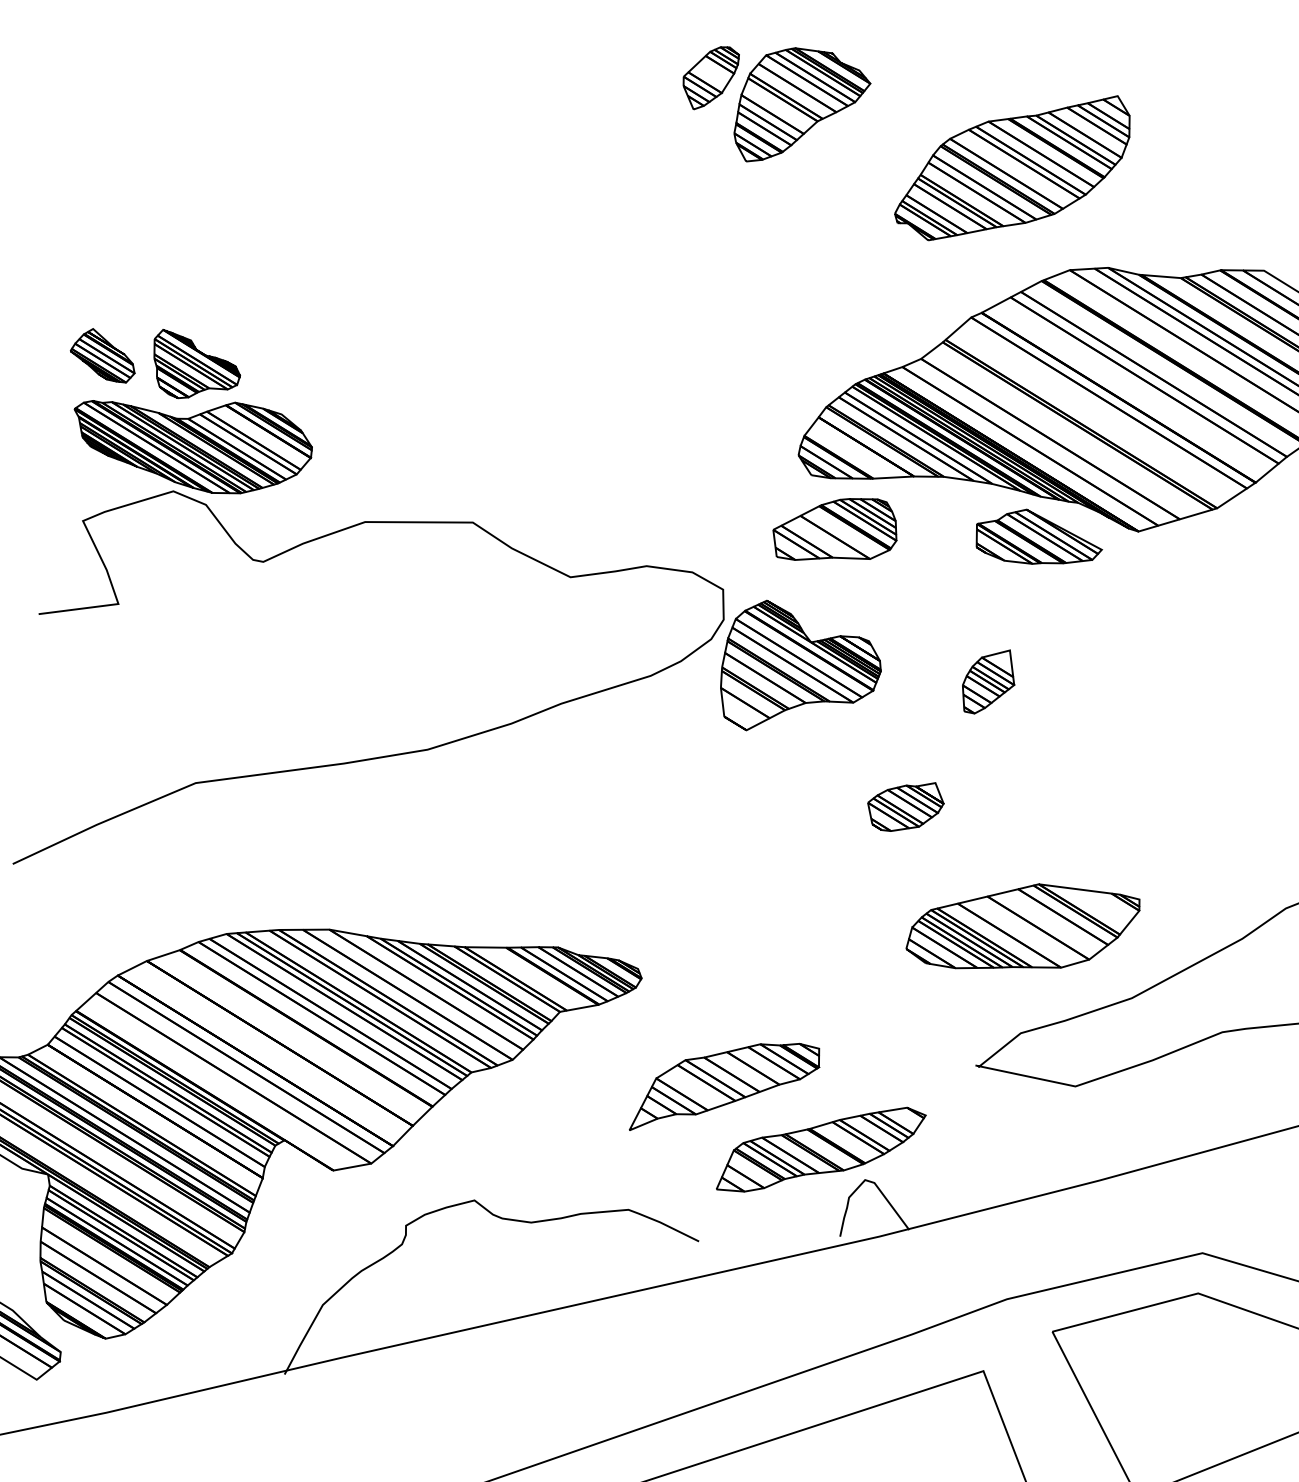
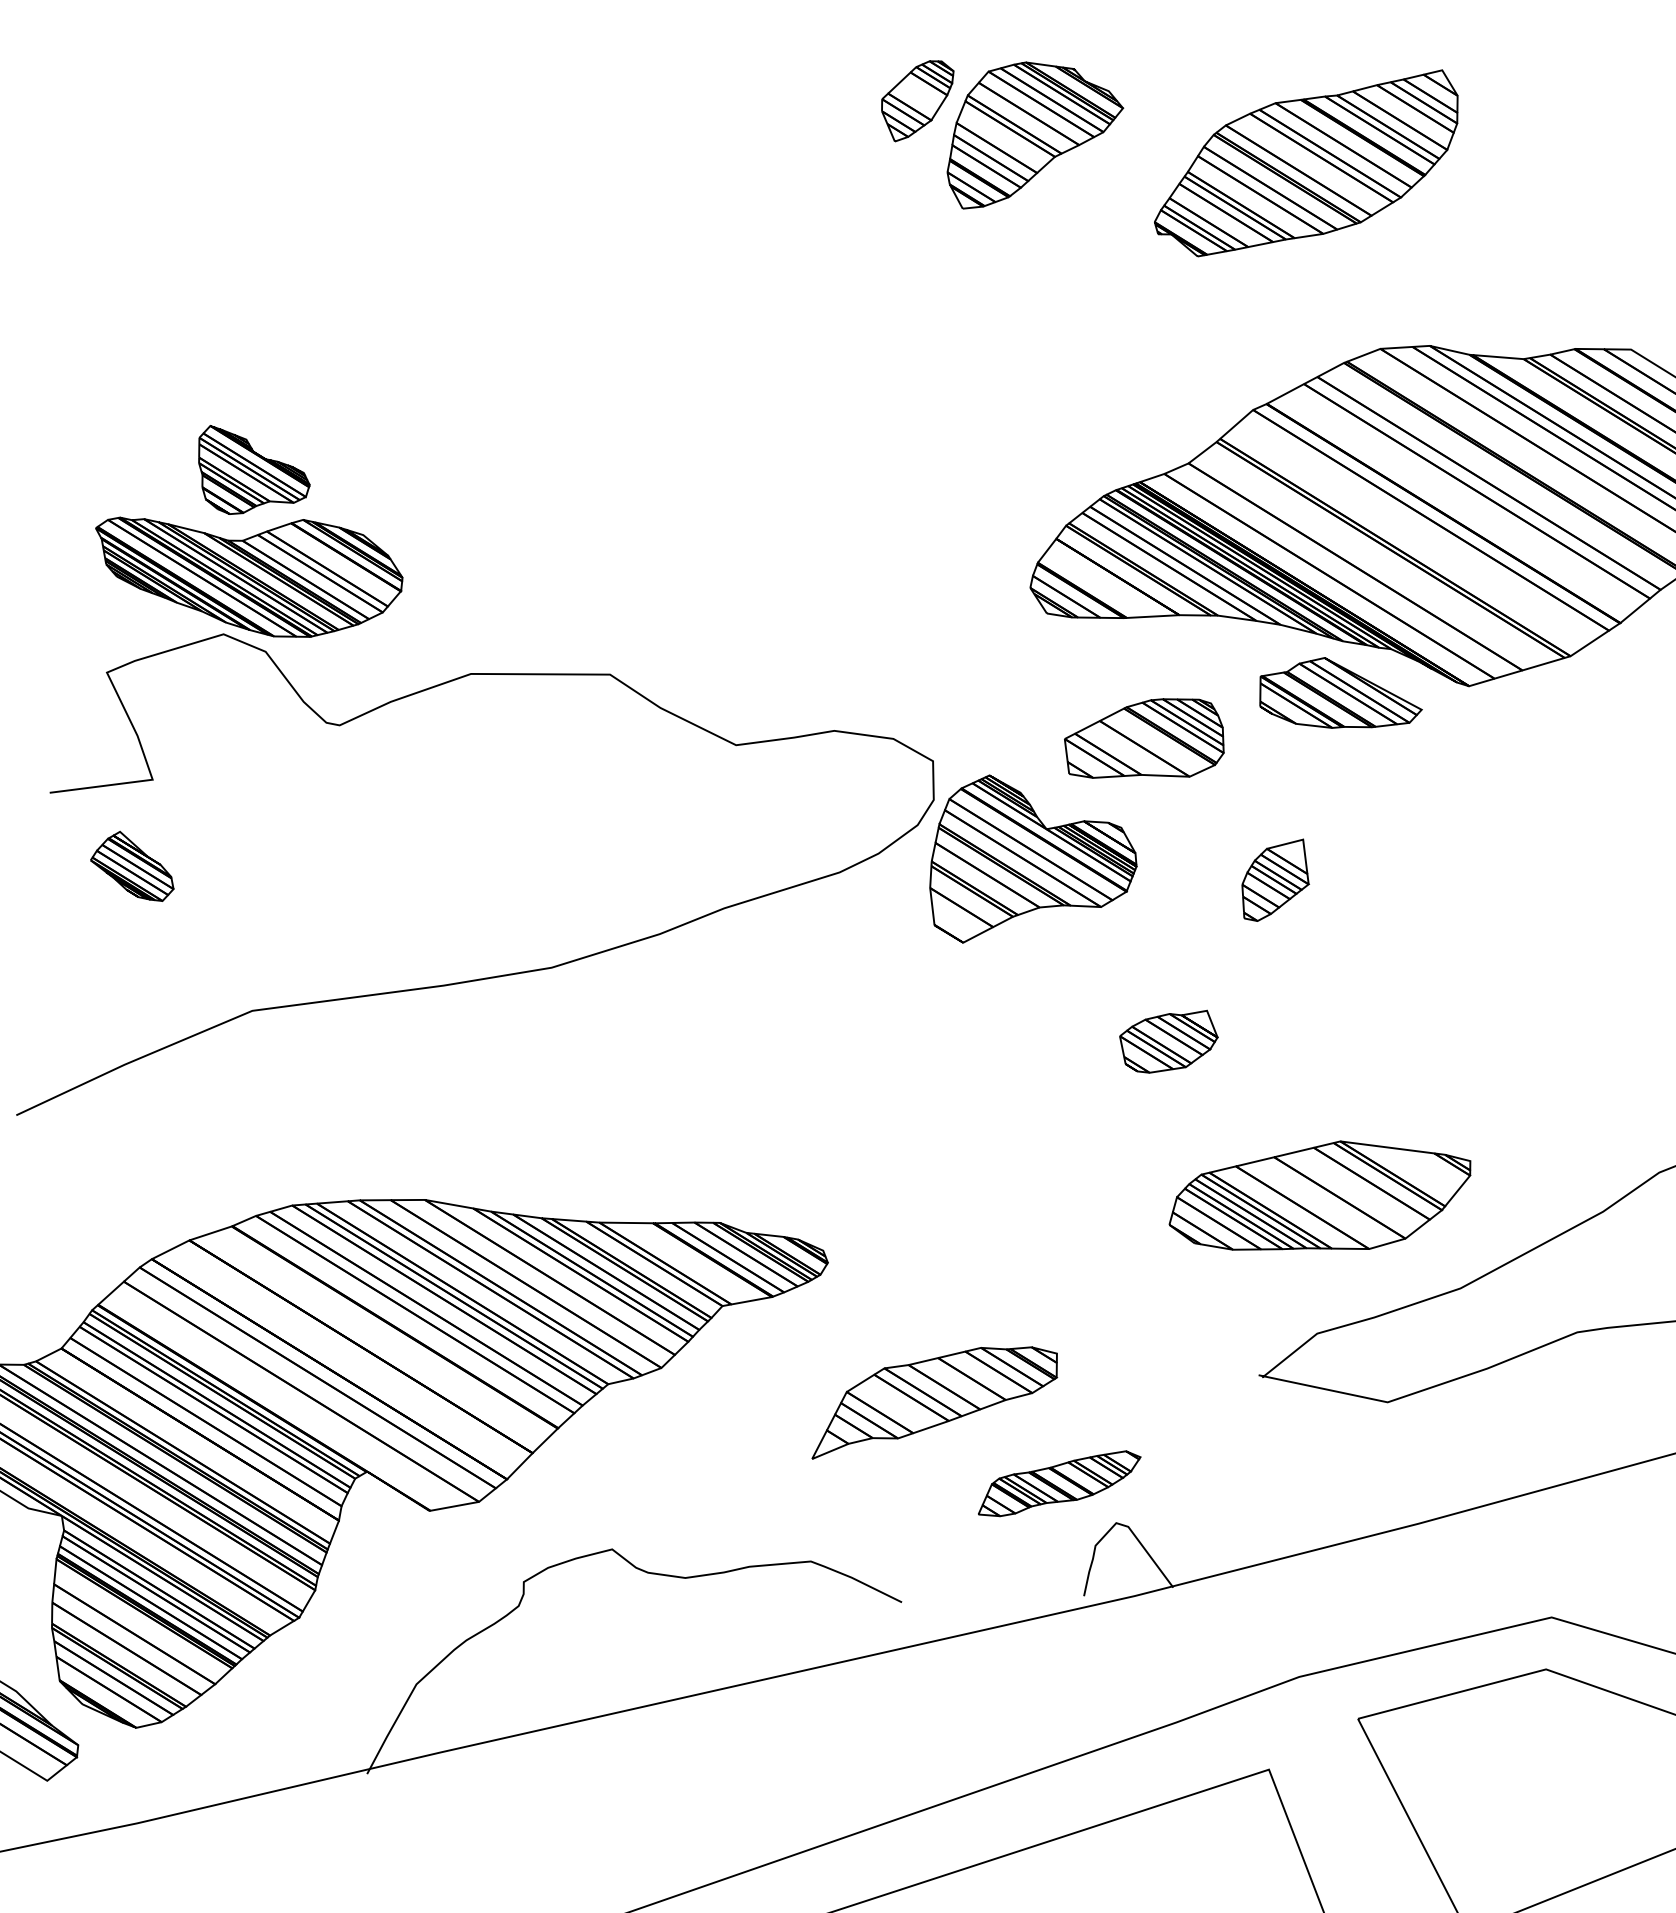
part: (1012, 168) -> (1306, 163), moved
part: (102, 355) -> (132, 865), moved
part: (835, 529) -> (1144, 738), moved
part: (821, 1149) -> (1059, 1483), size x0.6

